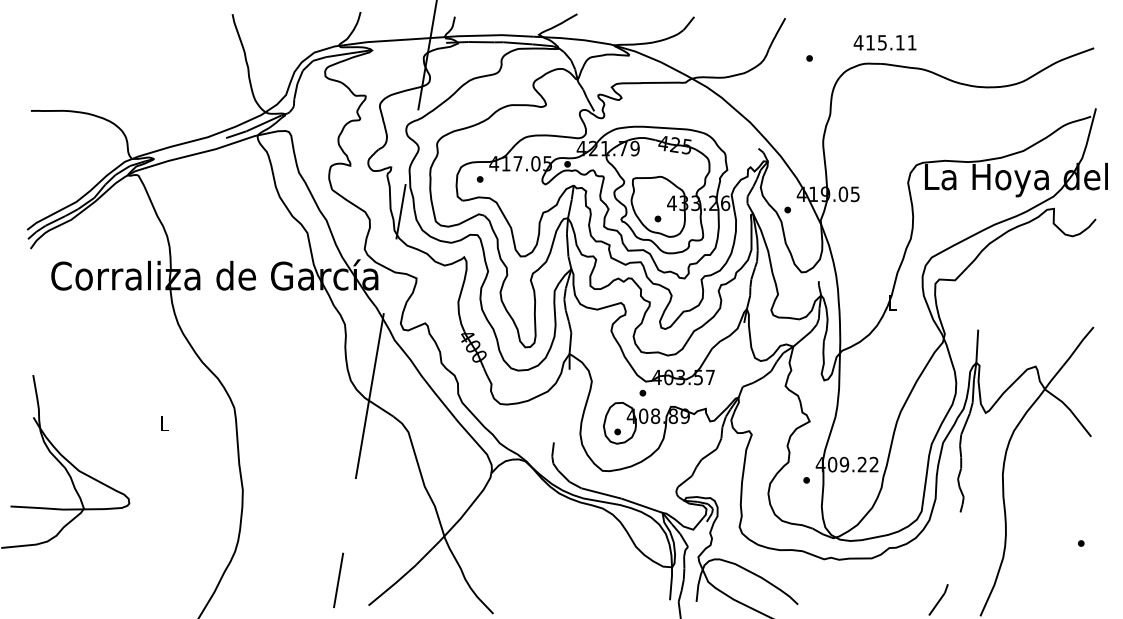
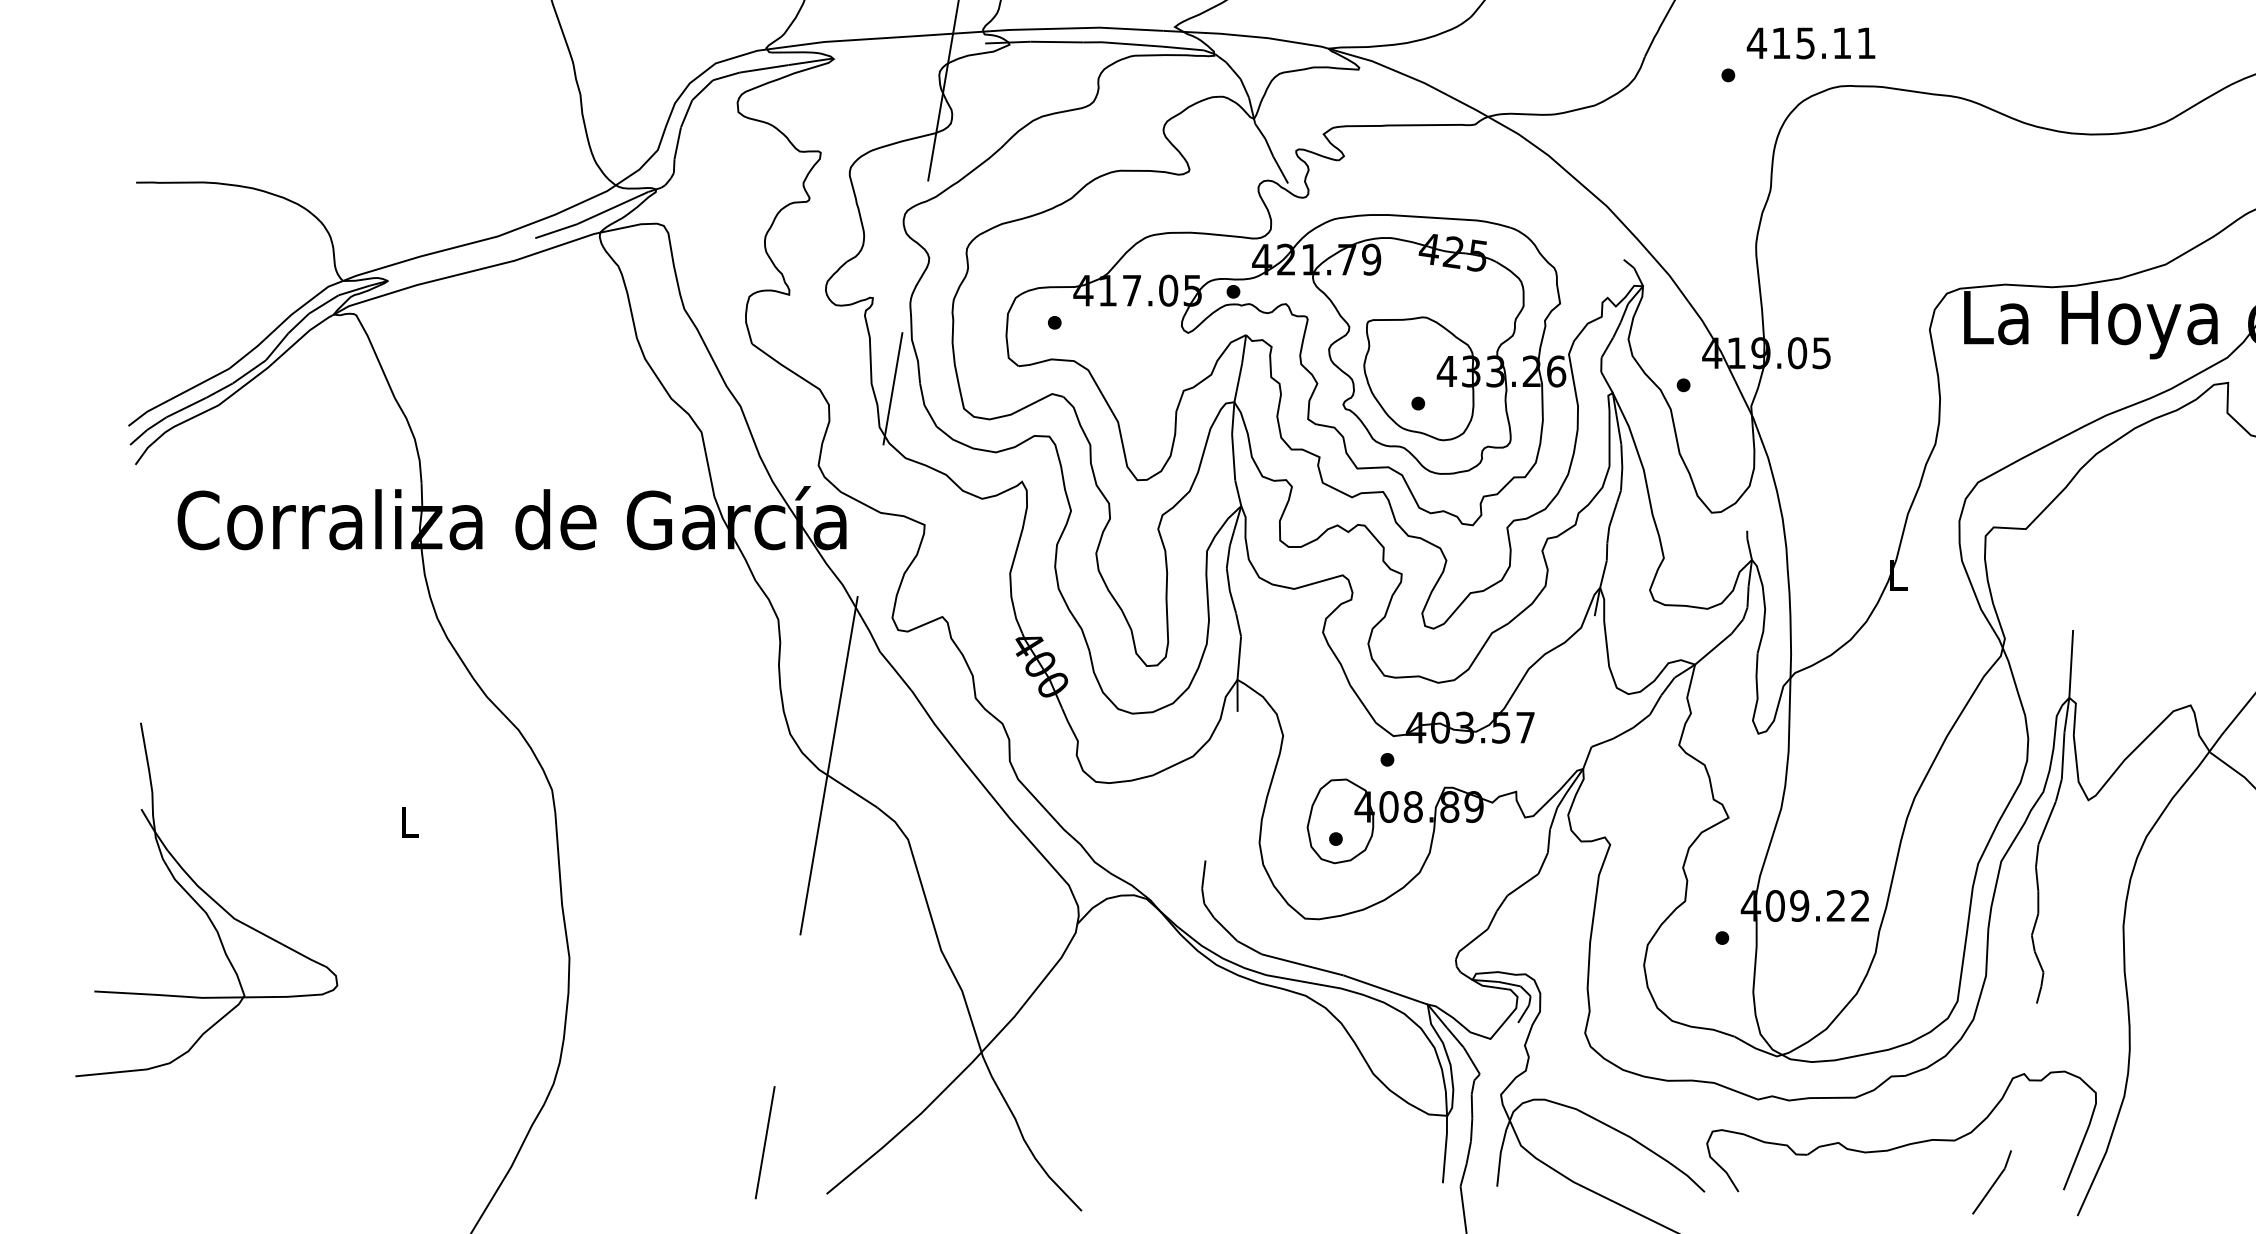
text: (884, 42) -> (1809, 42), moved
part: (896, 580) -> (1906, 1142), added

